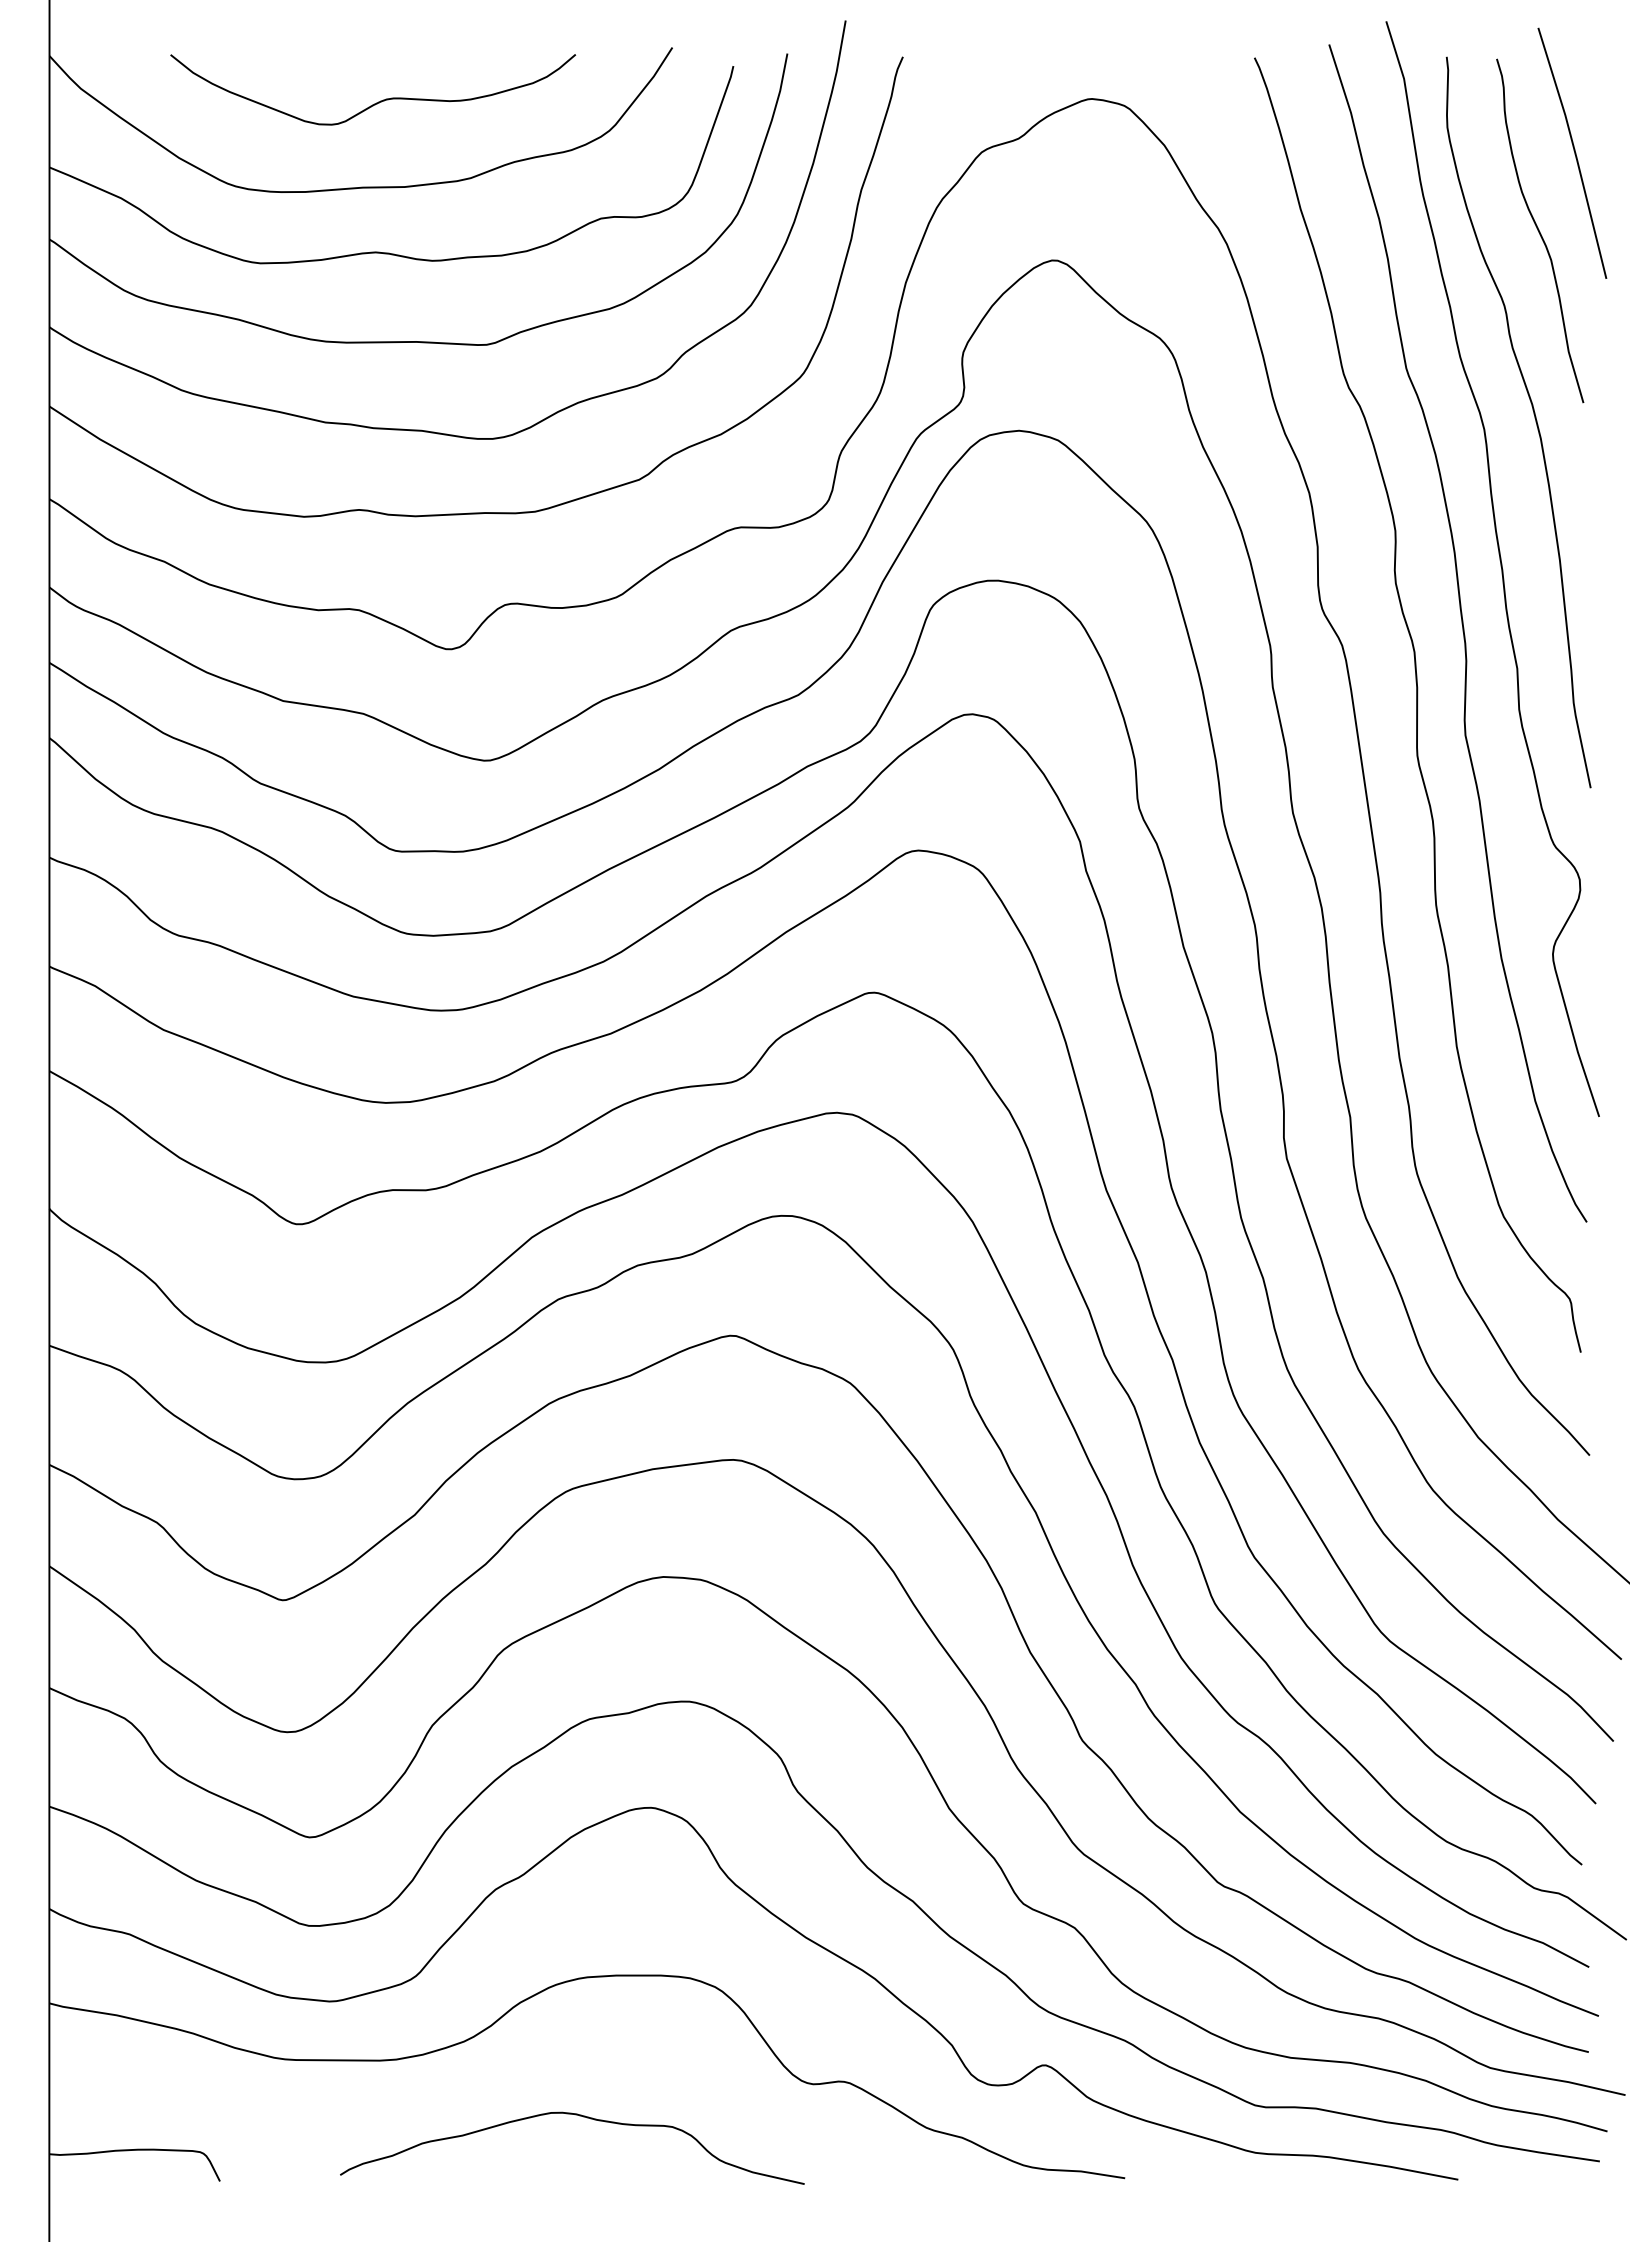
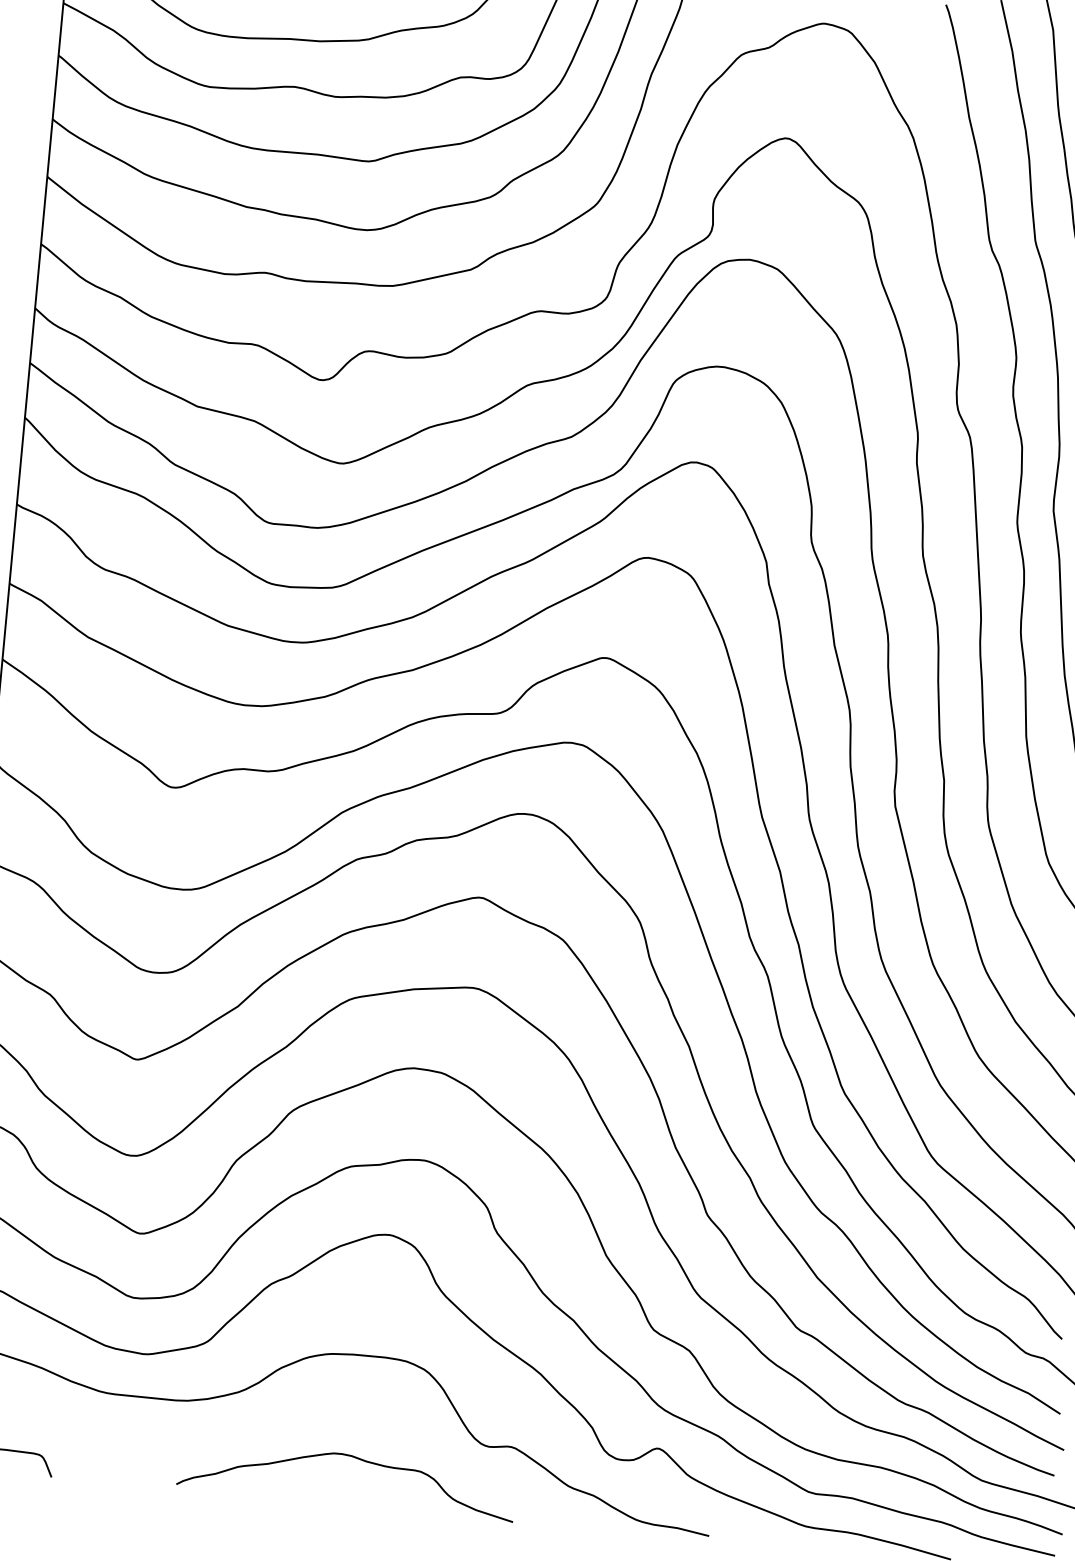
curve: (579, 2116) -> (354, 1457), moved

